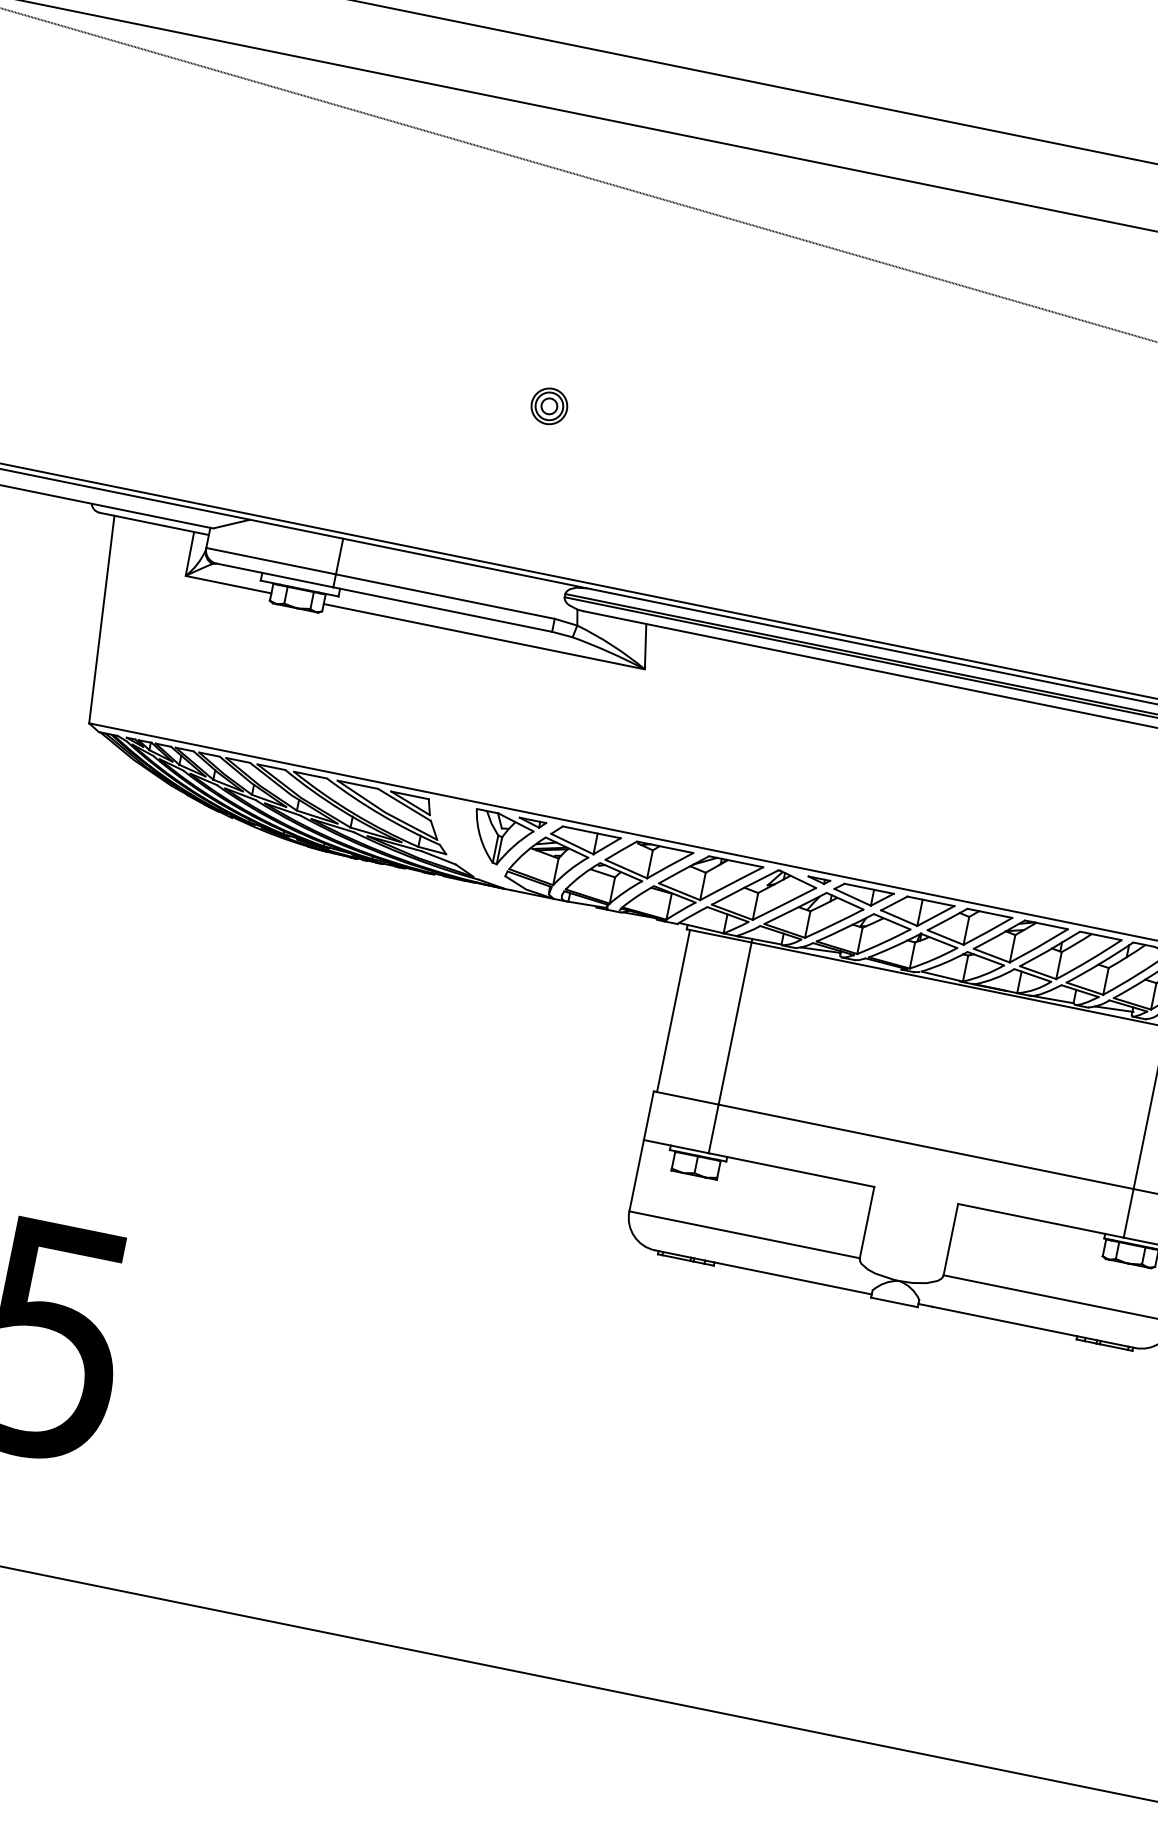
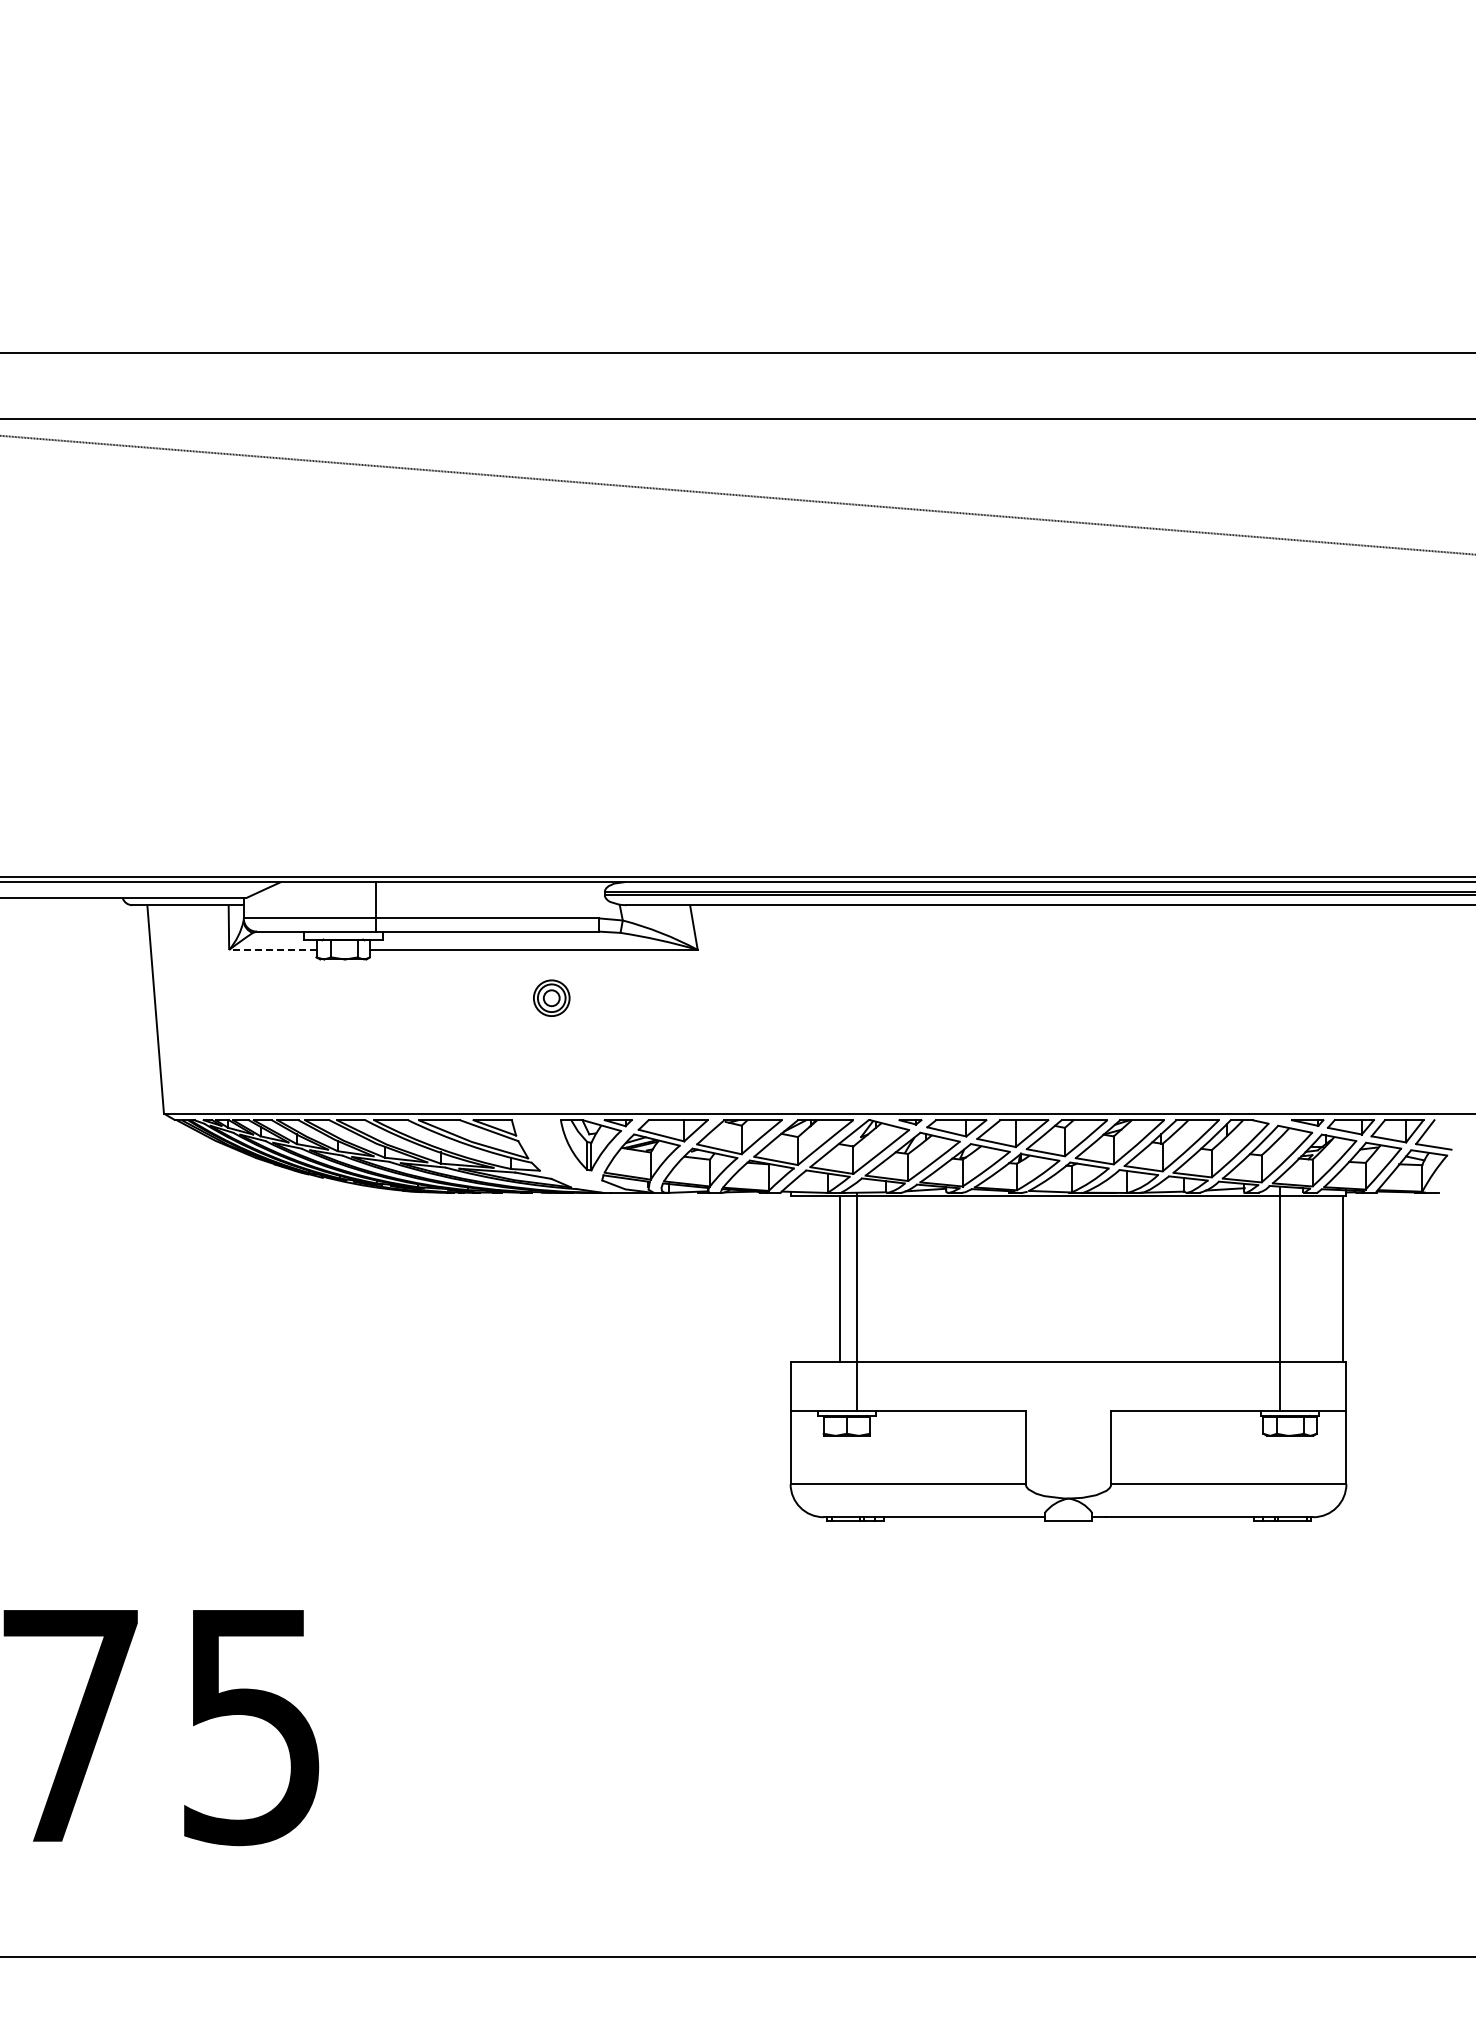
part: (549, 405) -> (551, 997), moved
line: (228, 584) -> (272, 949), solid -> dashed
line: (673, 1010) -> (839, 1278), moved

